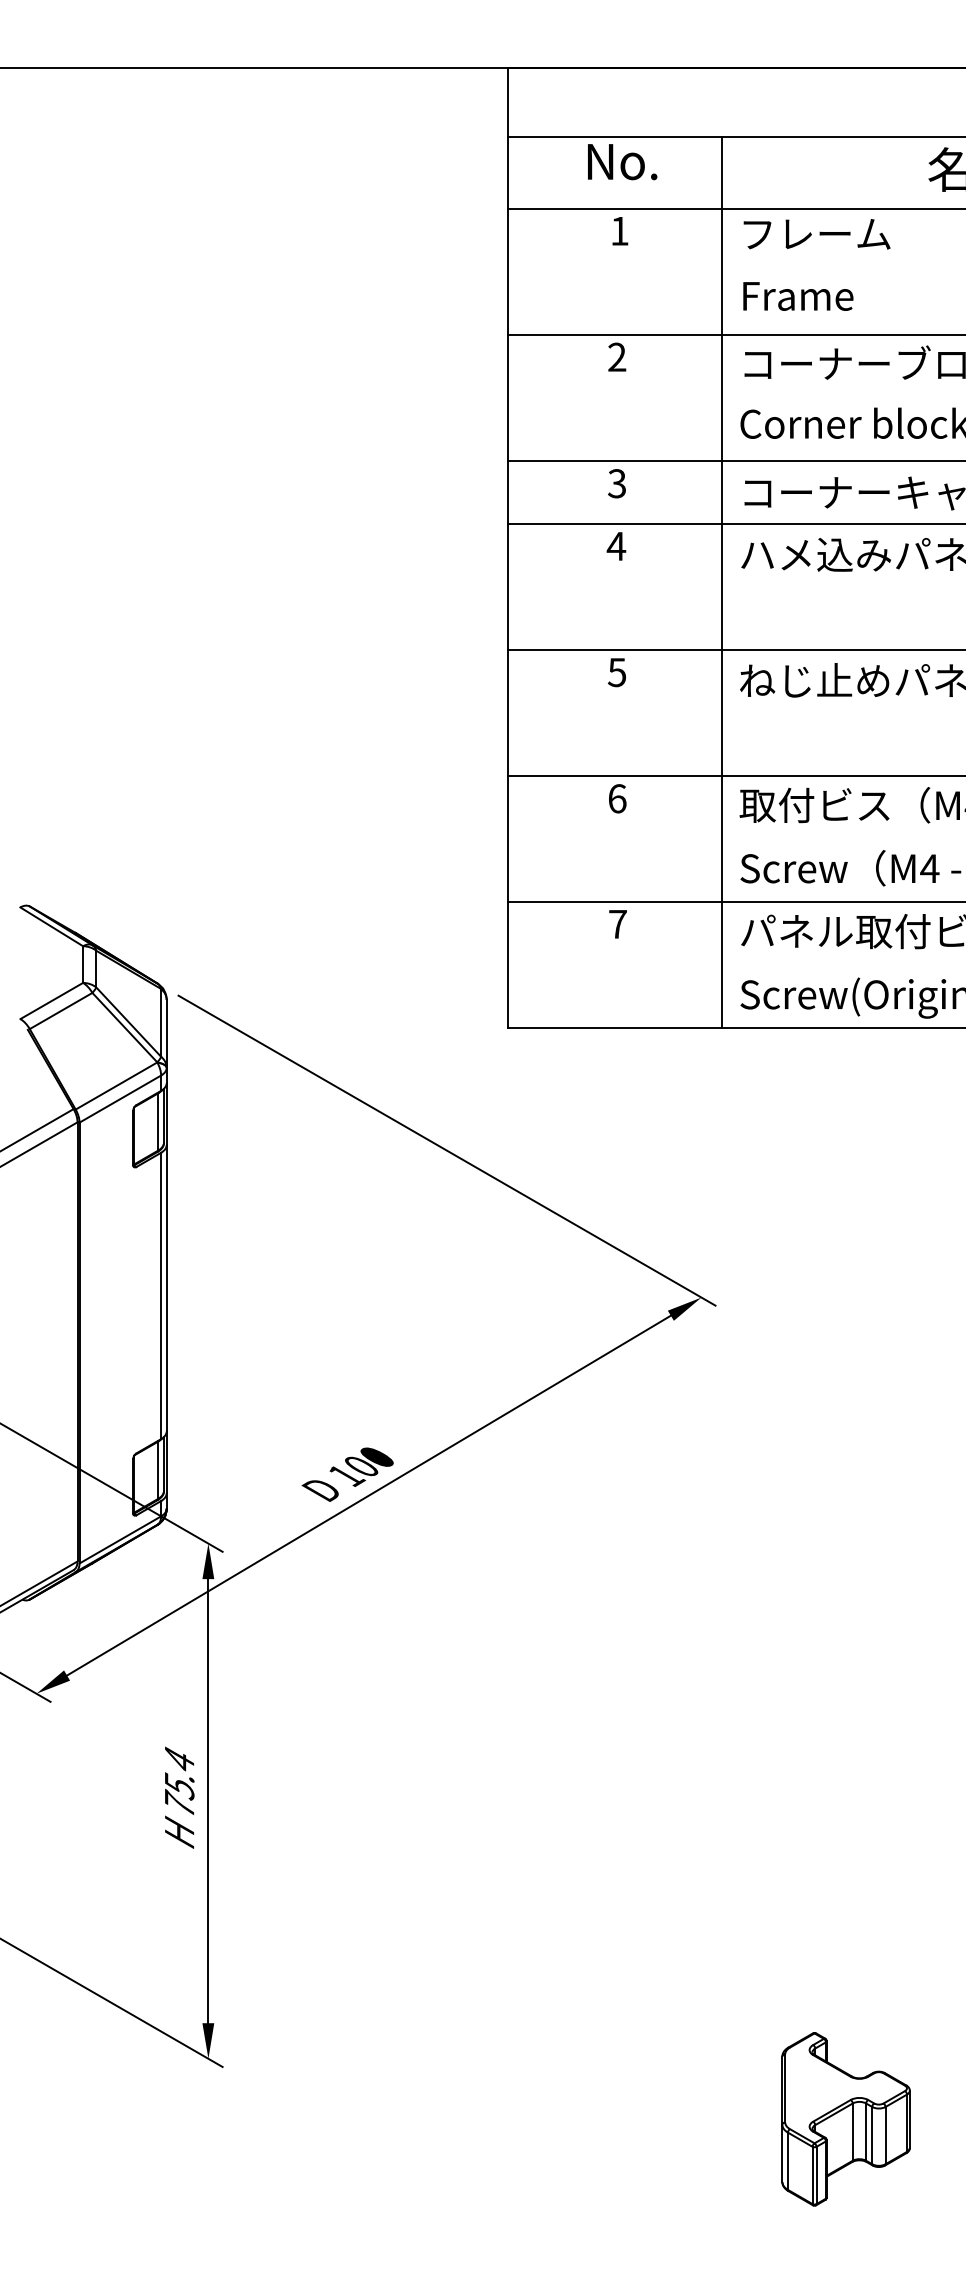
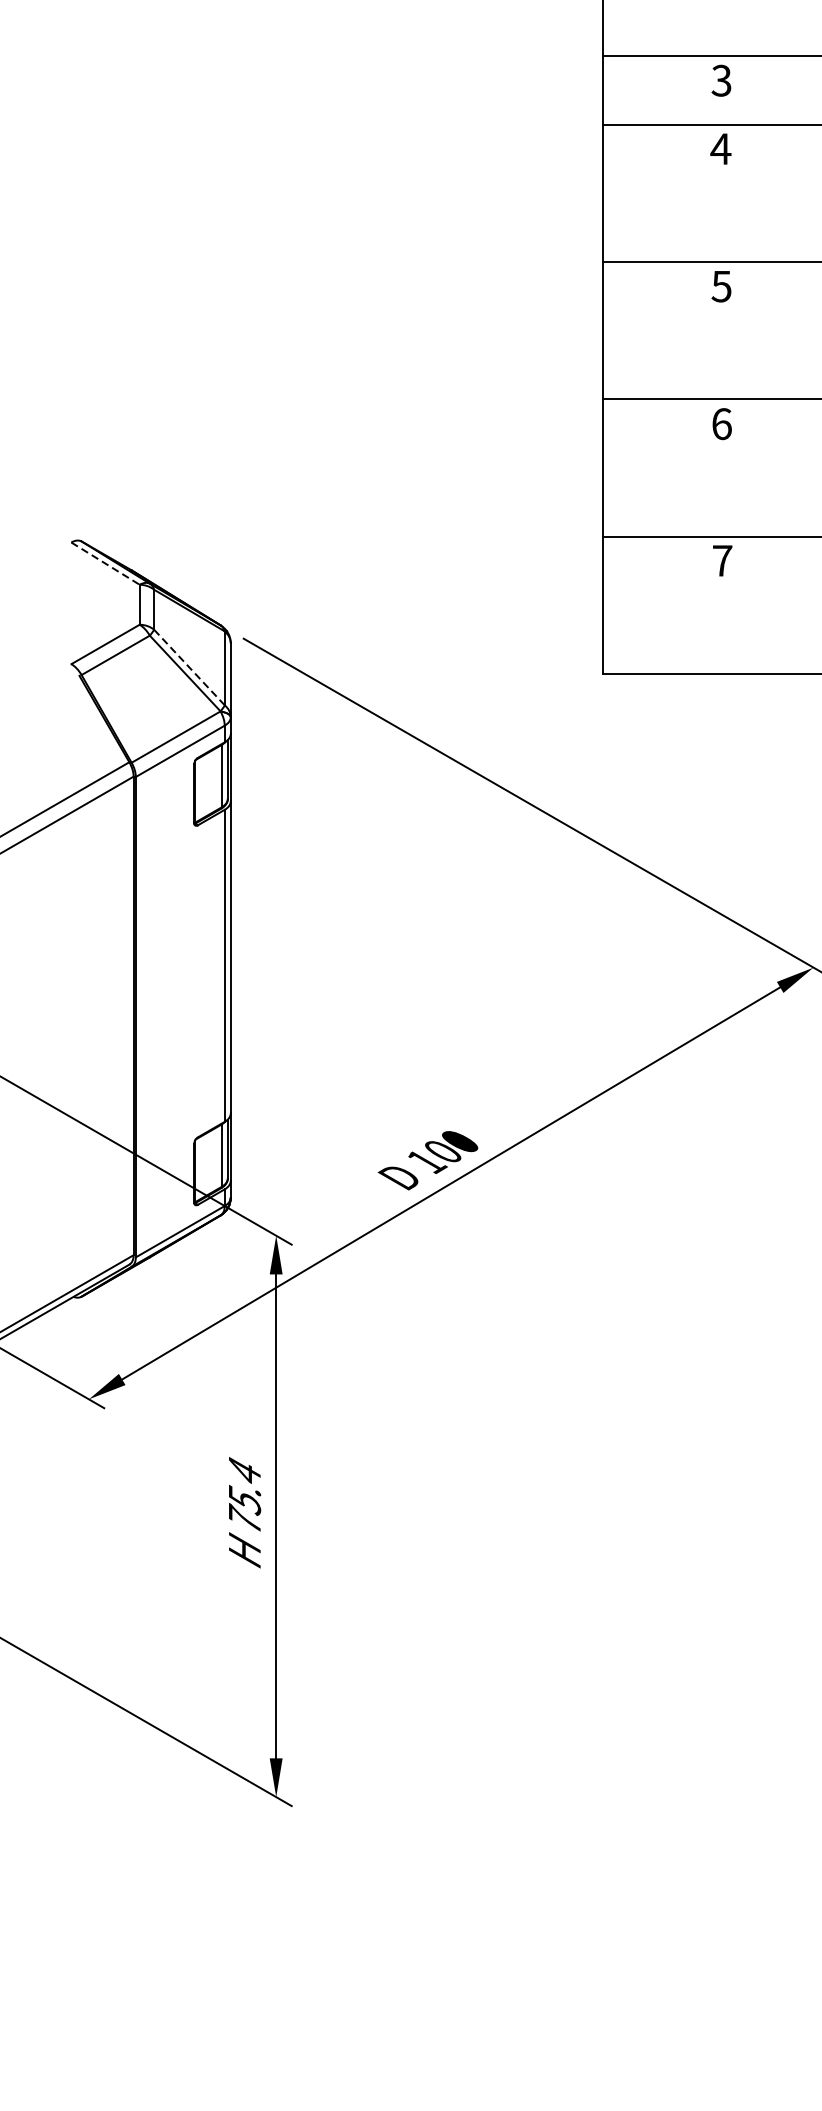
line: (51, 926) -> (105, 563), solid -> dashed
line: (128, 1022) -> (189, 667), solid -> dashed

